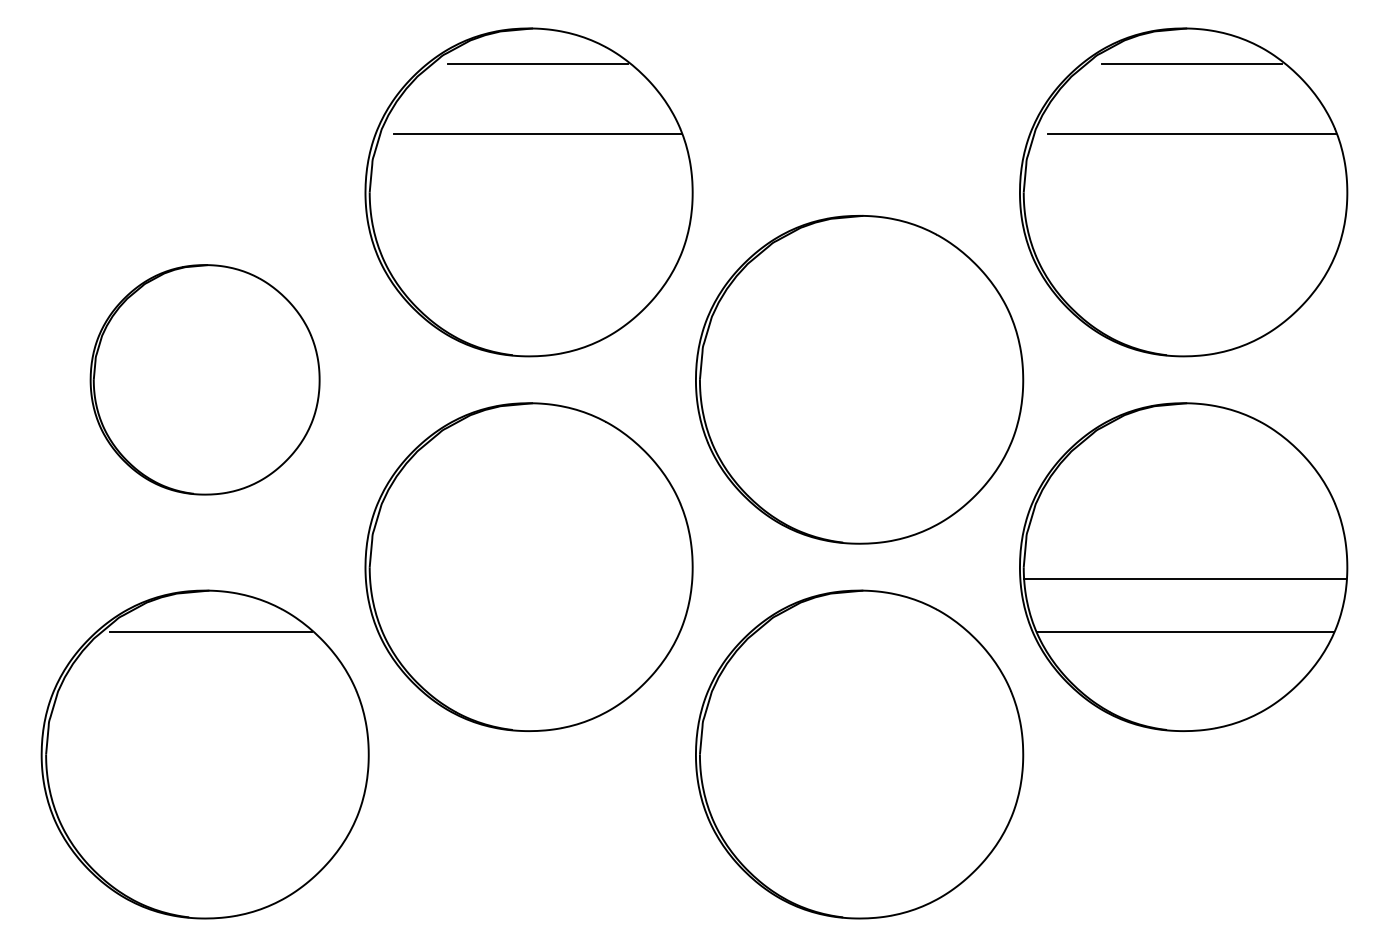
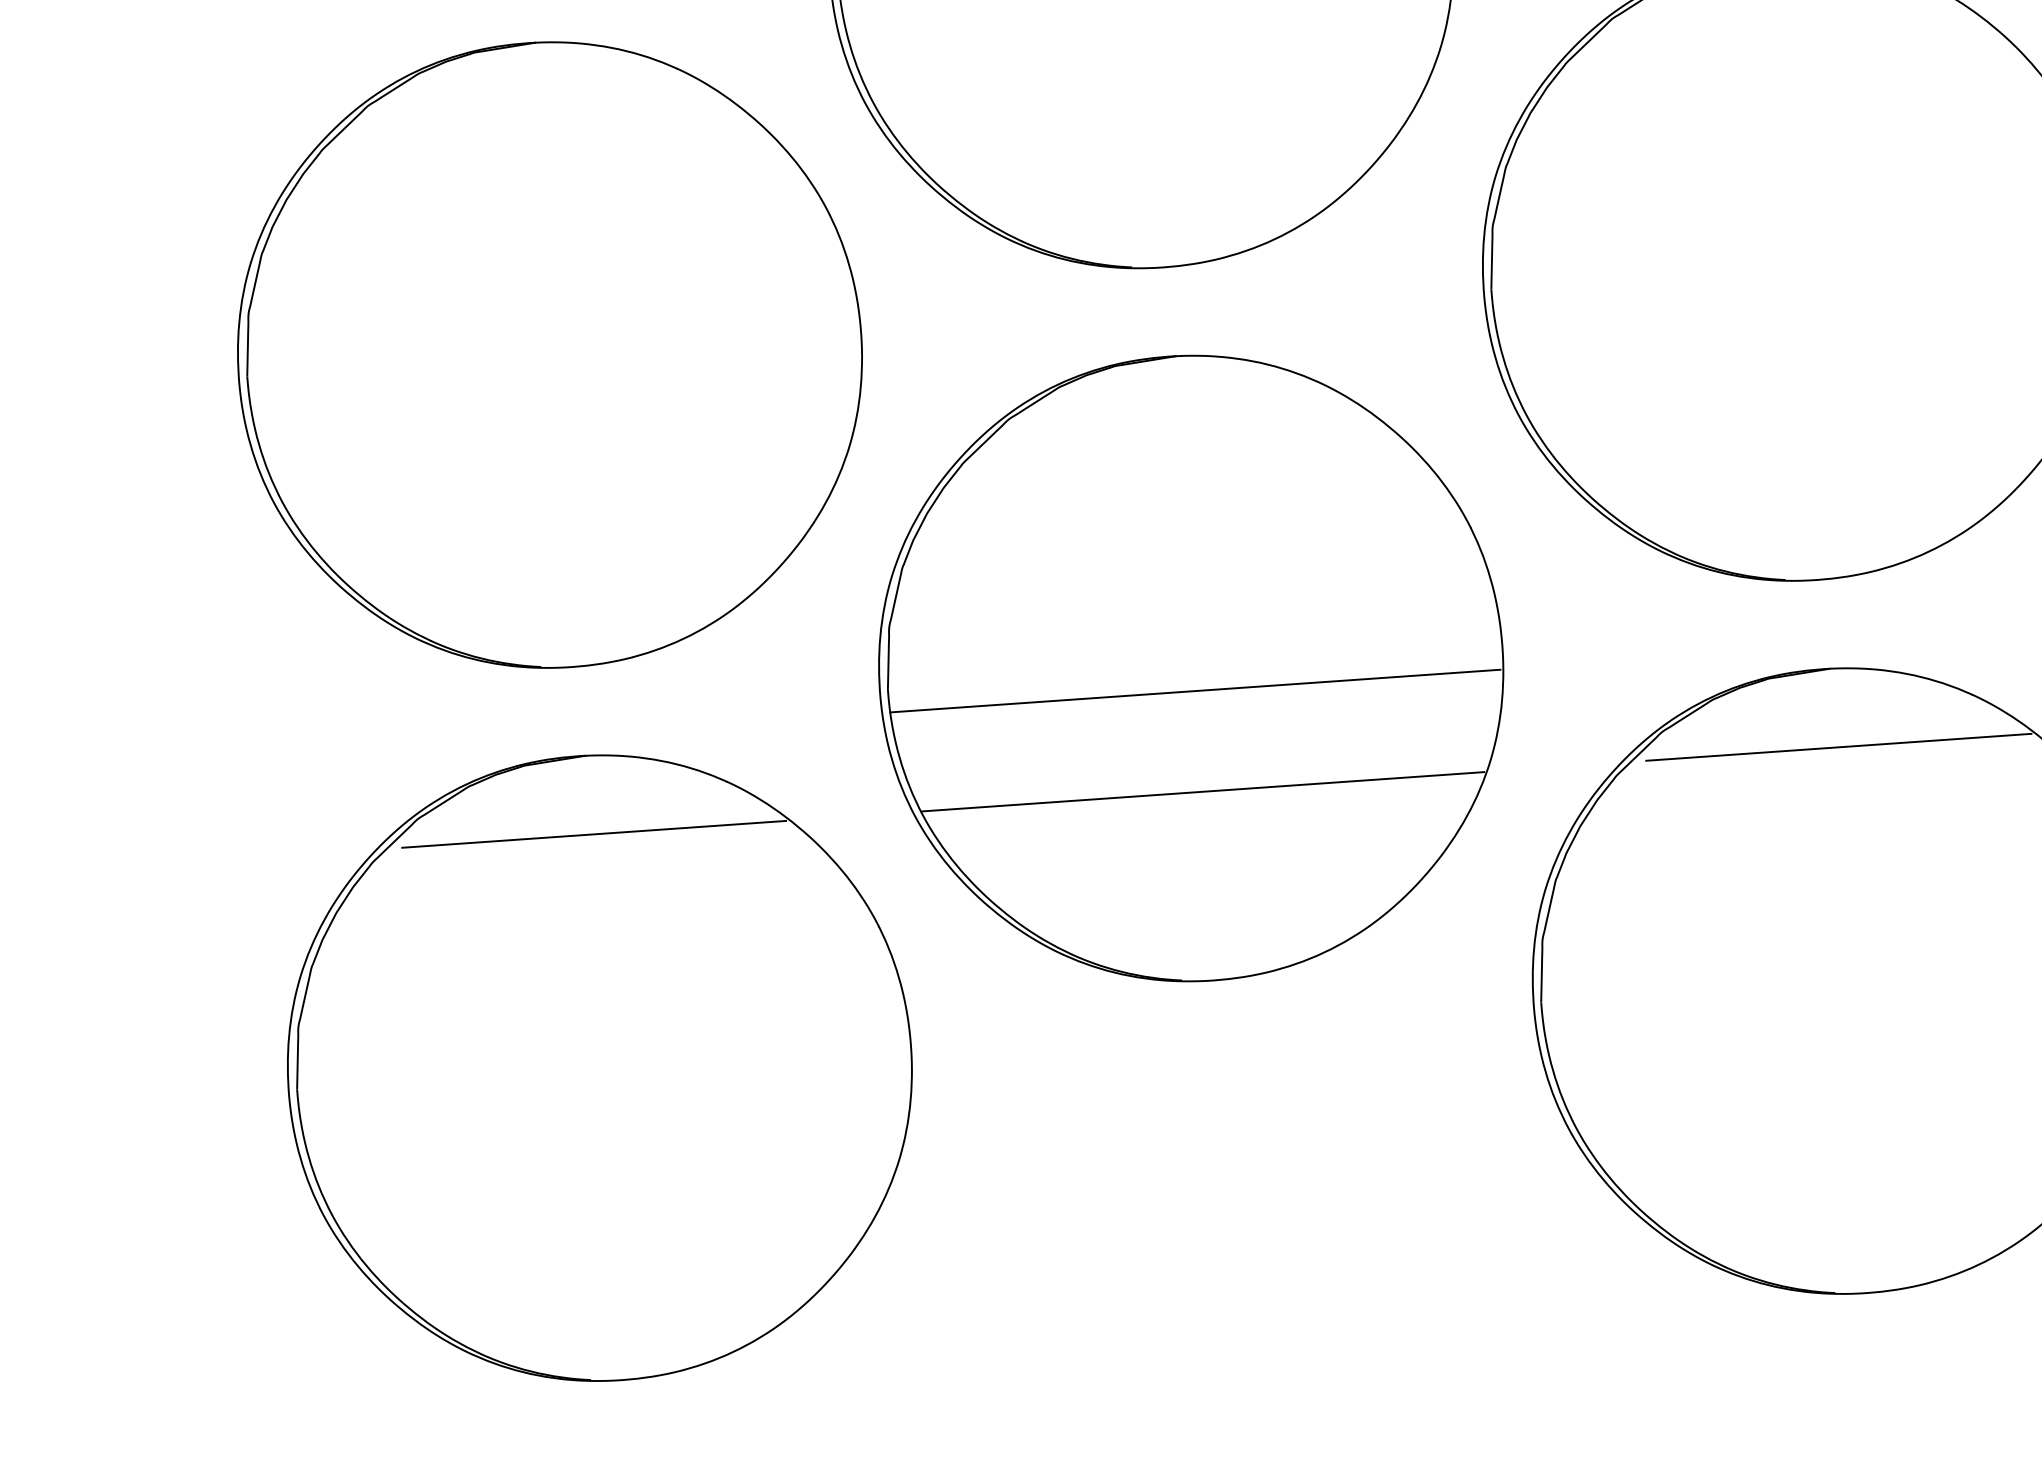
part: (204, 379) -> (548, 354), size x1.43
line: (530, 579) -> (1195, 691), added
line: (530, 632) -> (1202, 792), added
line: (864, 632) -> (1838, 748), added

